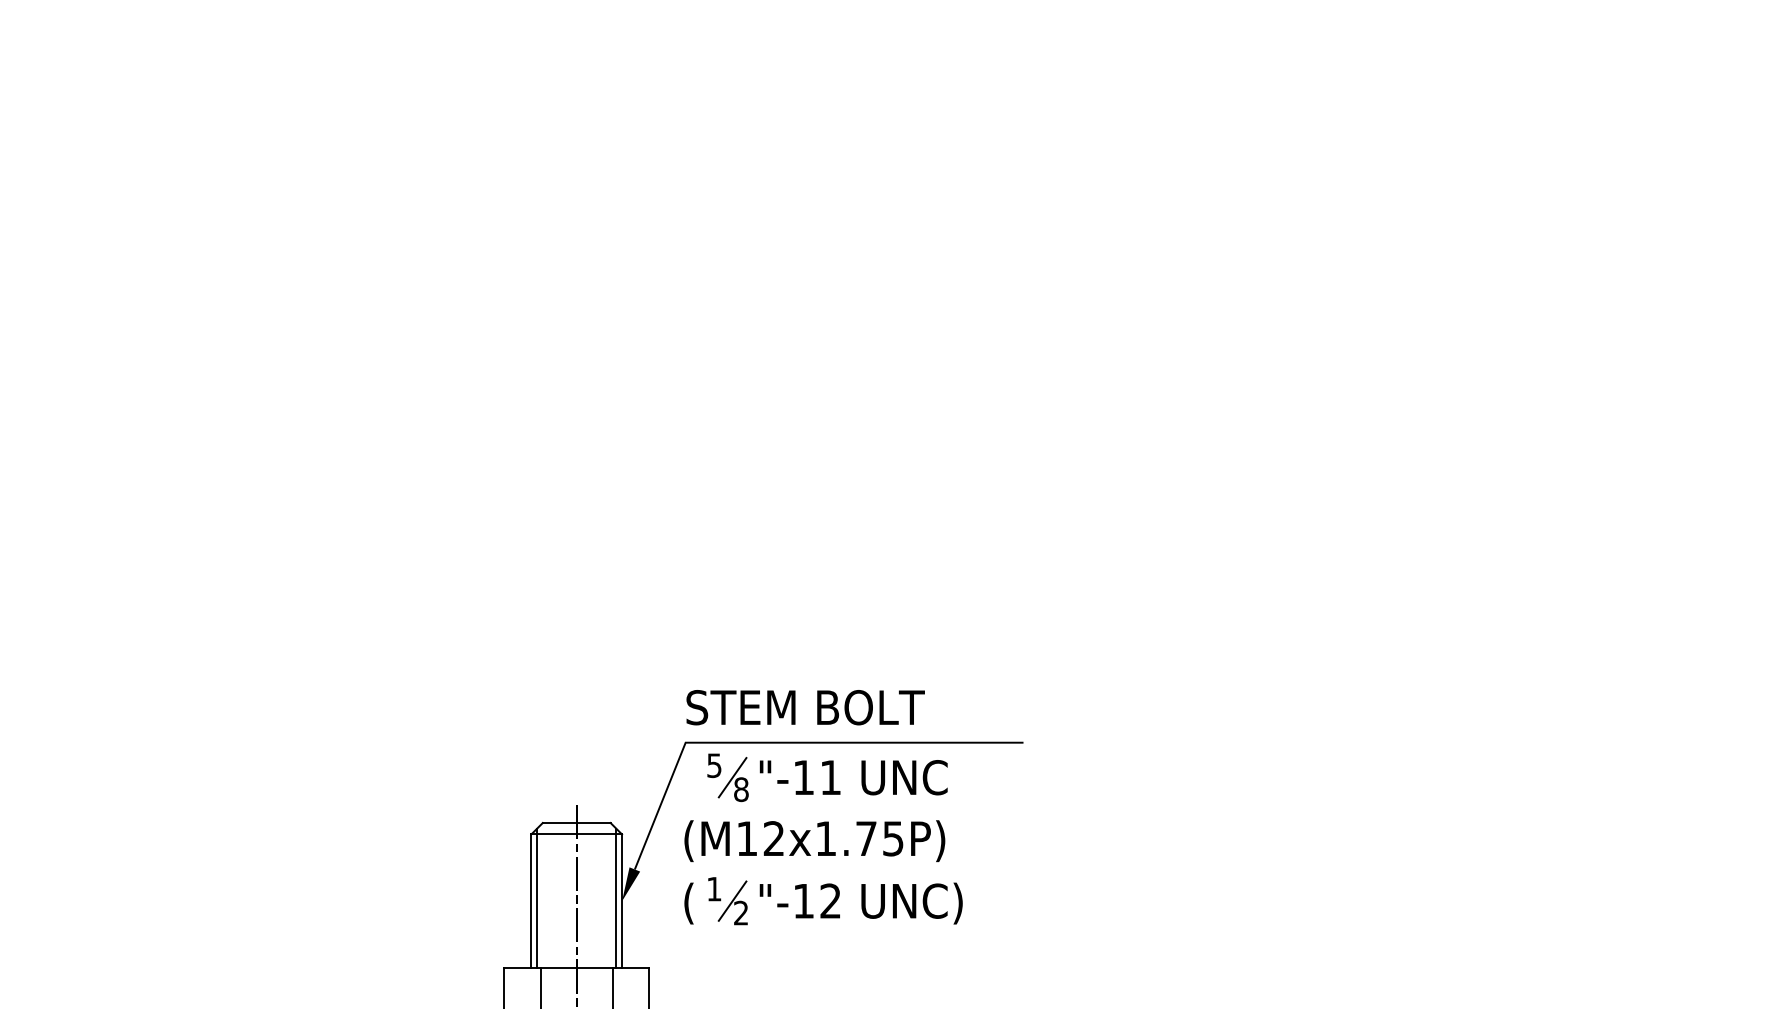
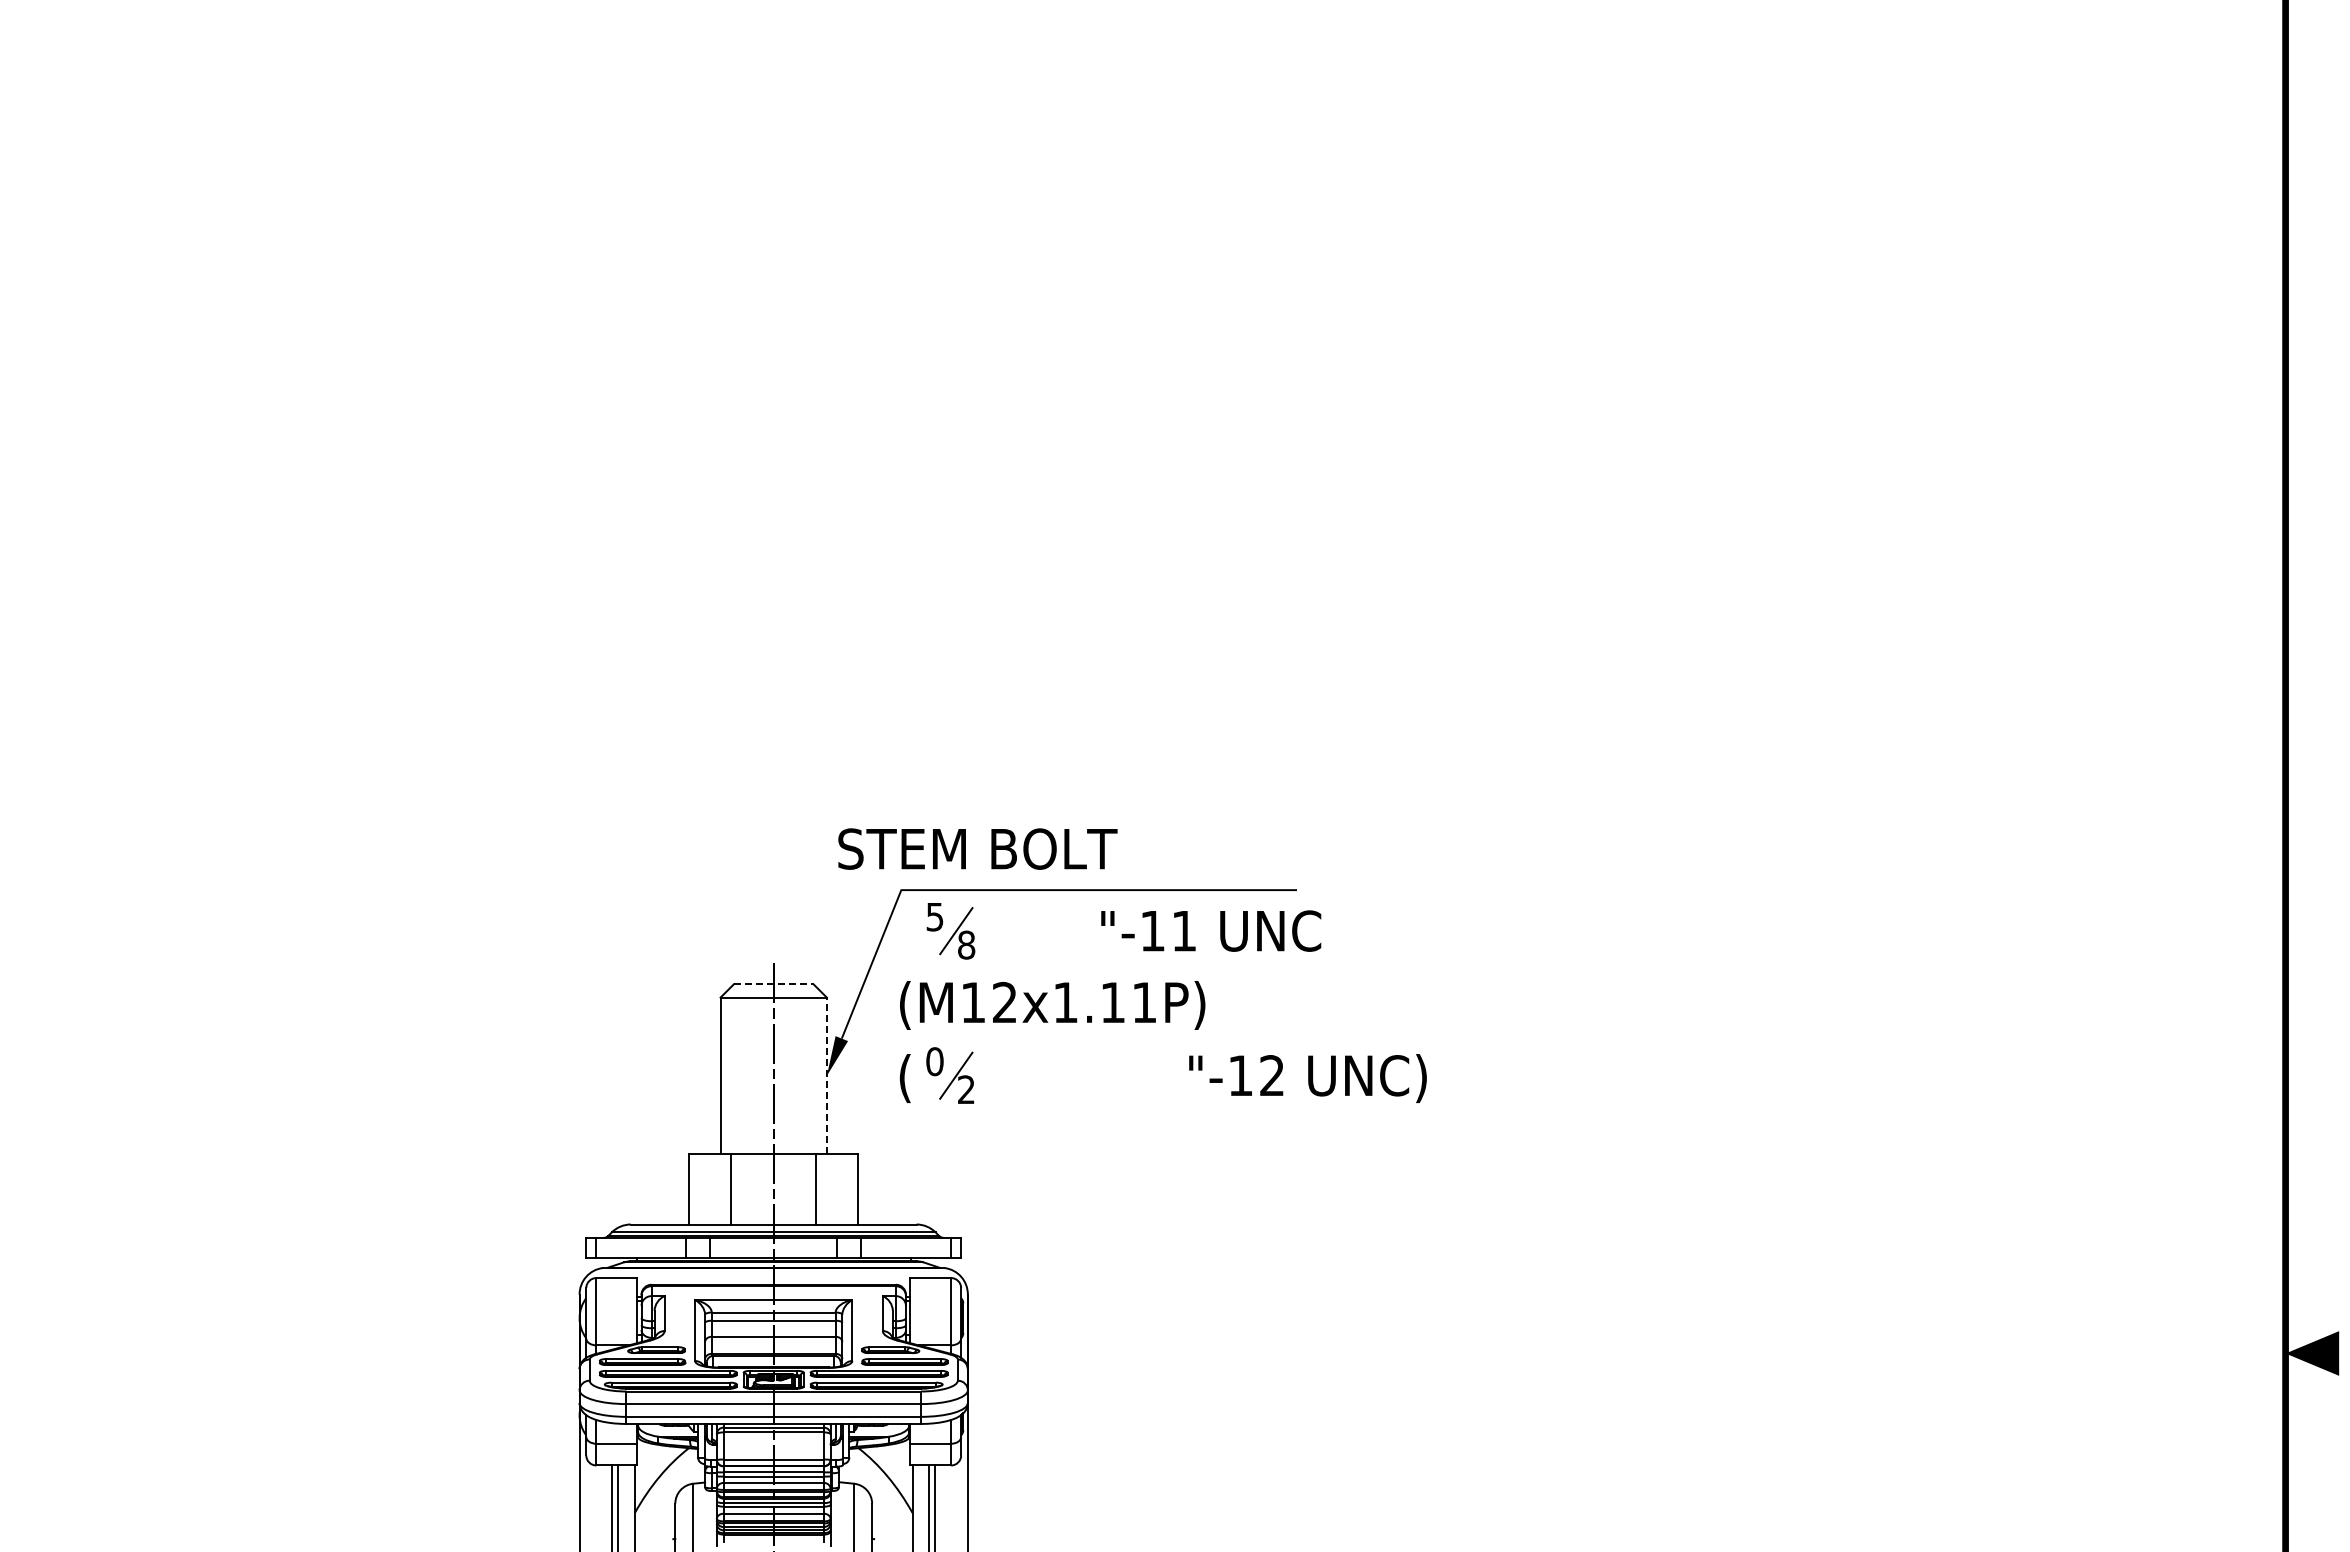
text: (805, 707) -> (977, 848), moved
text: (854, 777) -> (1211, 930), moved
line: (576, 823) -> (773, 984), solid -> dashed
text: (879, 838) -> (1128, 1002), (M12x1.75P) -> (M12x1.11P)
text: (713, 889) -> (934, 1061), 1 -> 0
line: (537, 898) -> (727, 1072), removed
line: (616, 898) -> (820, 1072), removed
line: (621, 900) -> (826, 1075), solid -> dashed
text: (860, 903) -> (1307, 1078), moved

